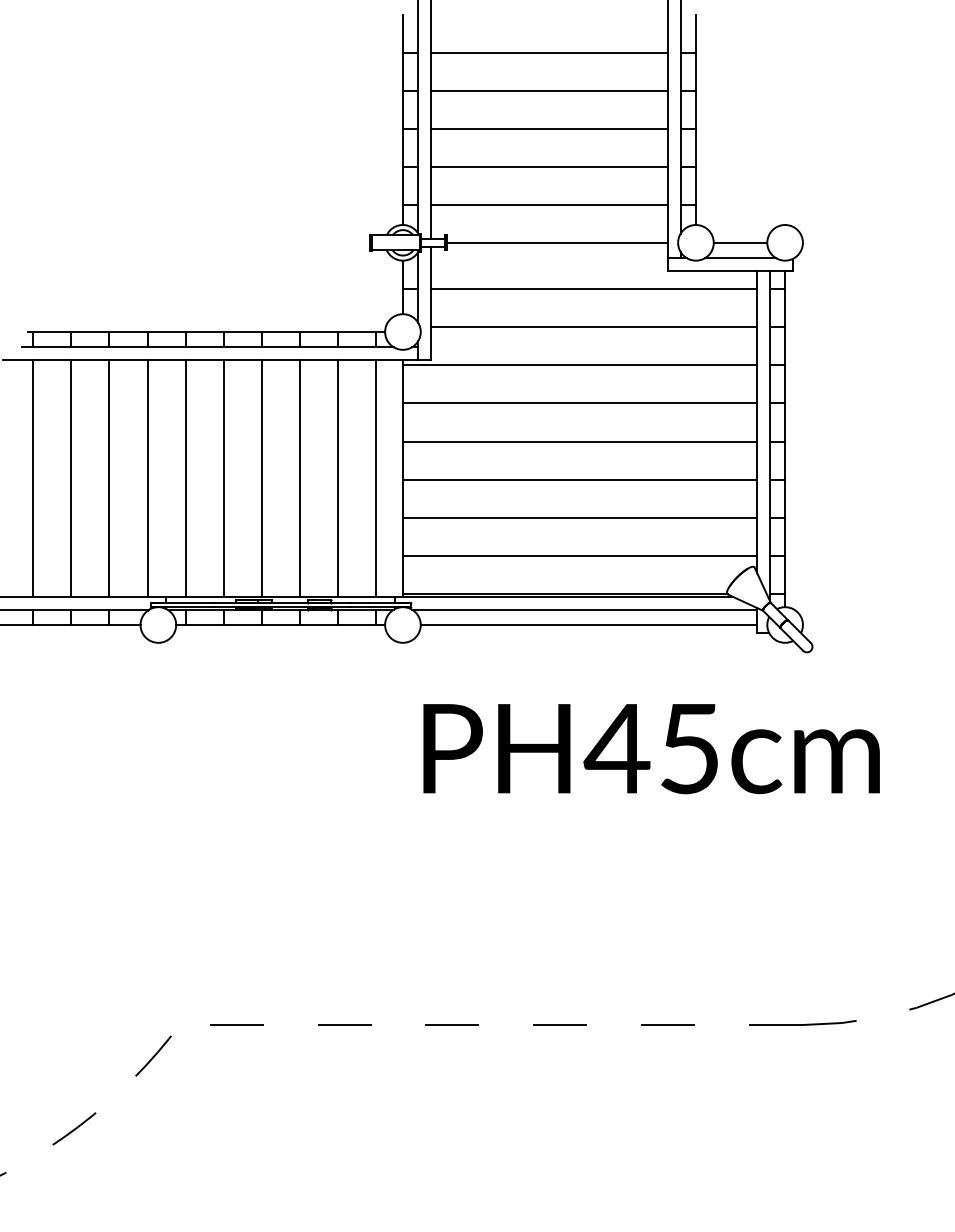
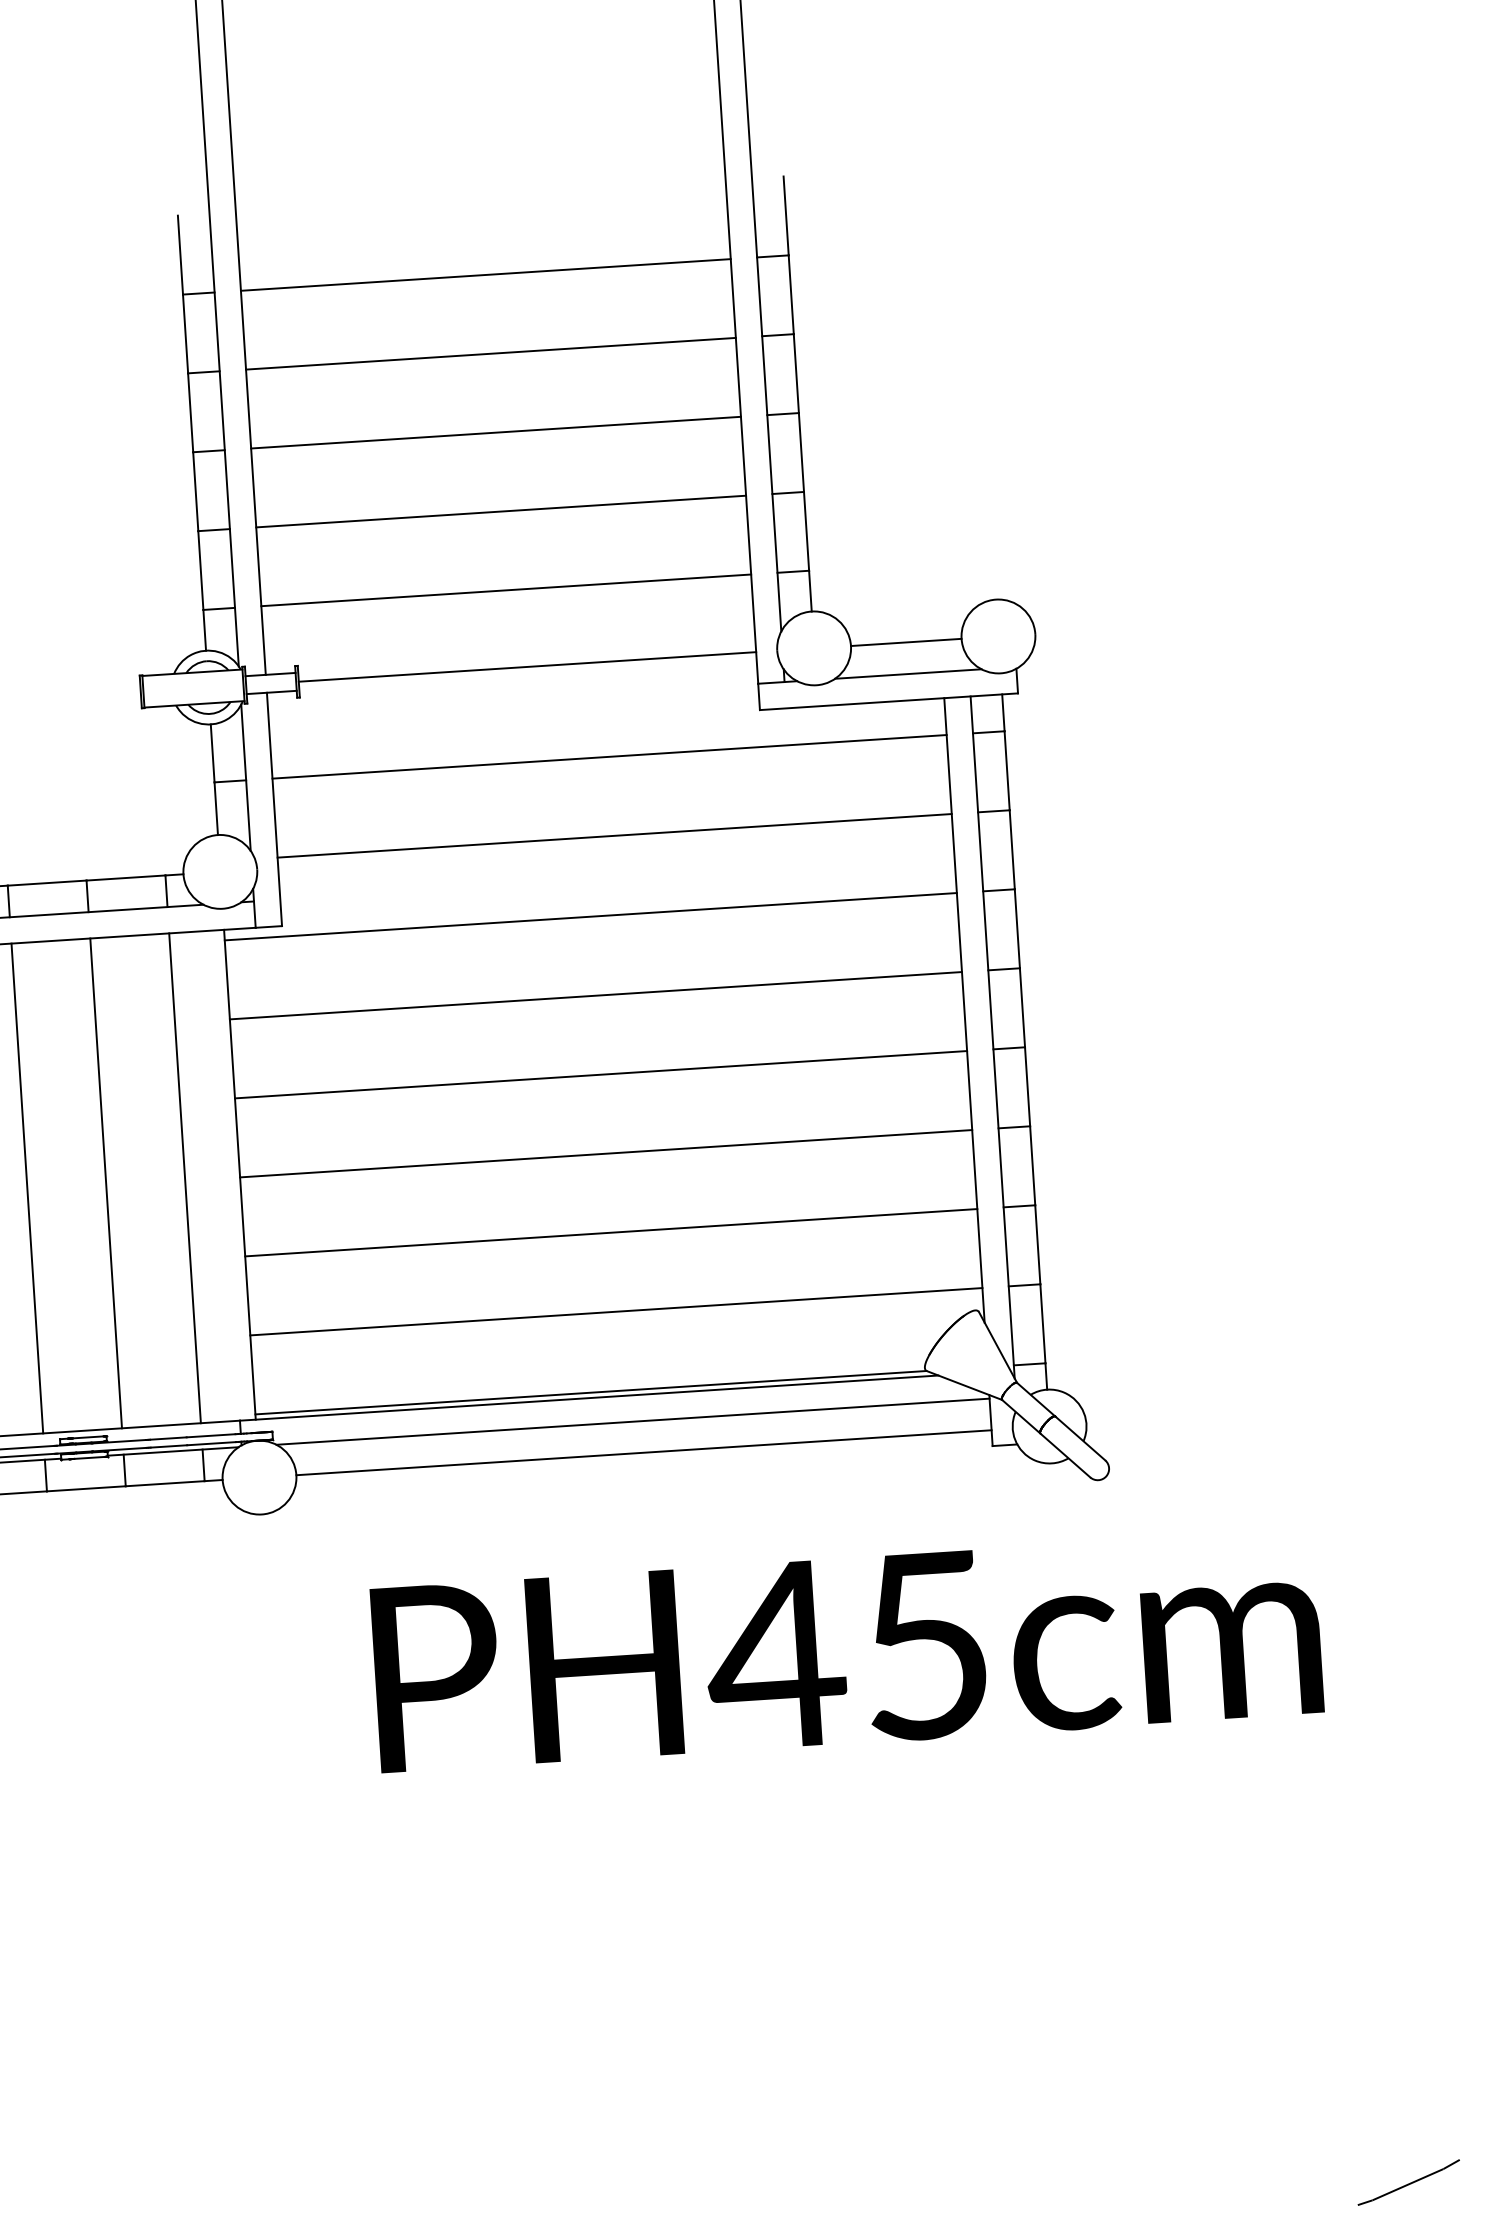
text: (651, 749) -> (846, 1652), moved

